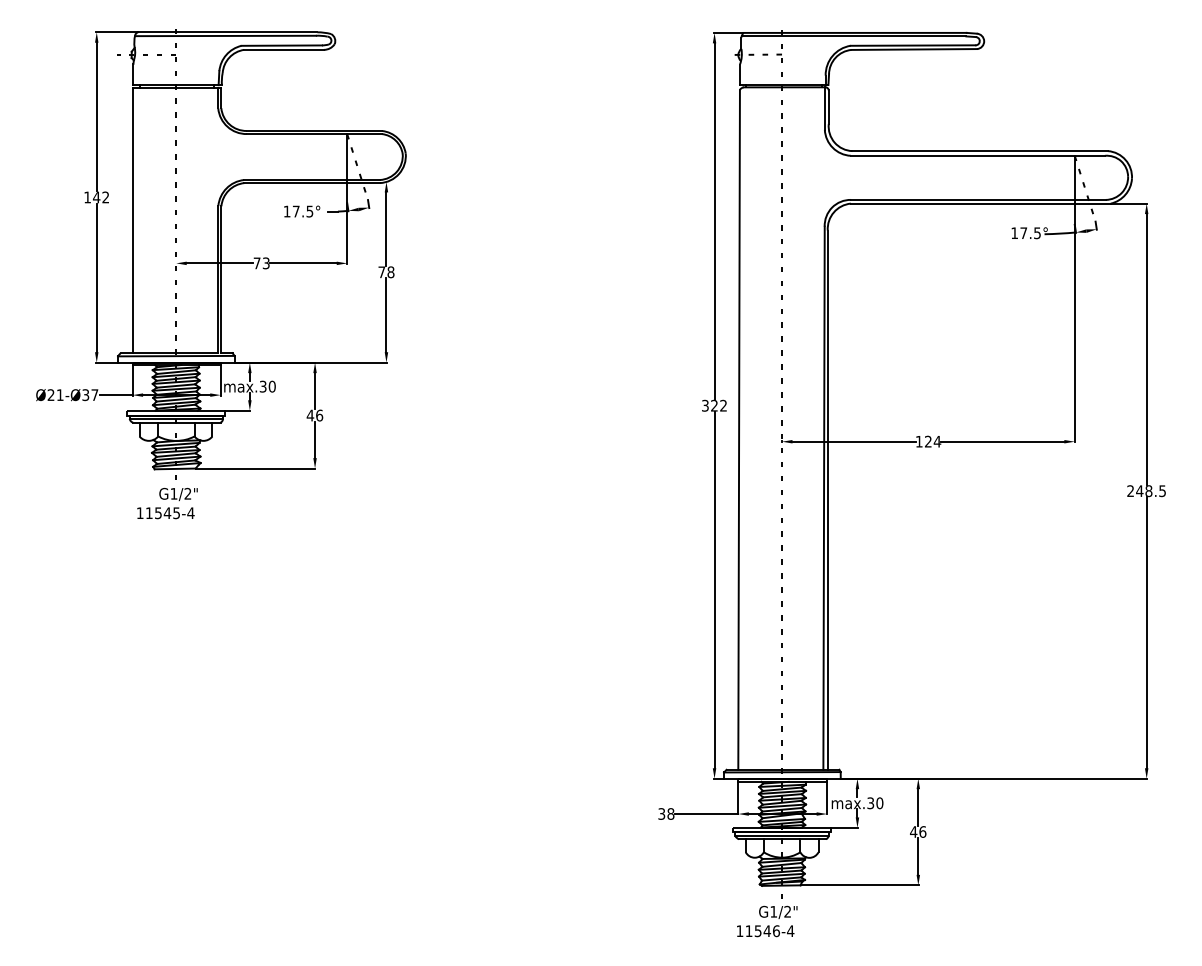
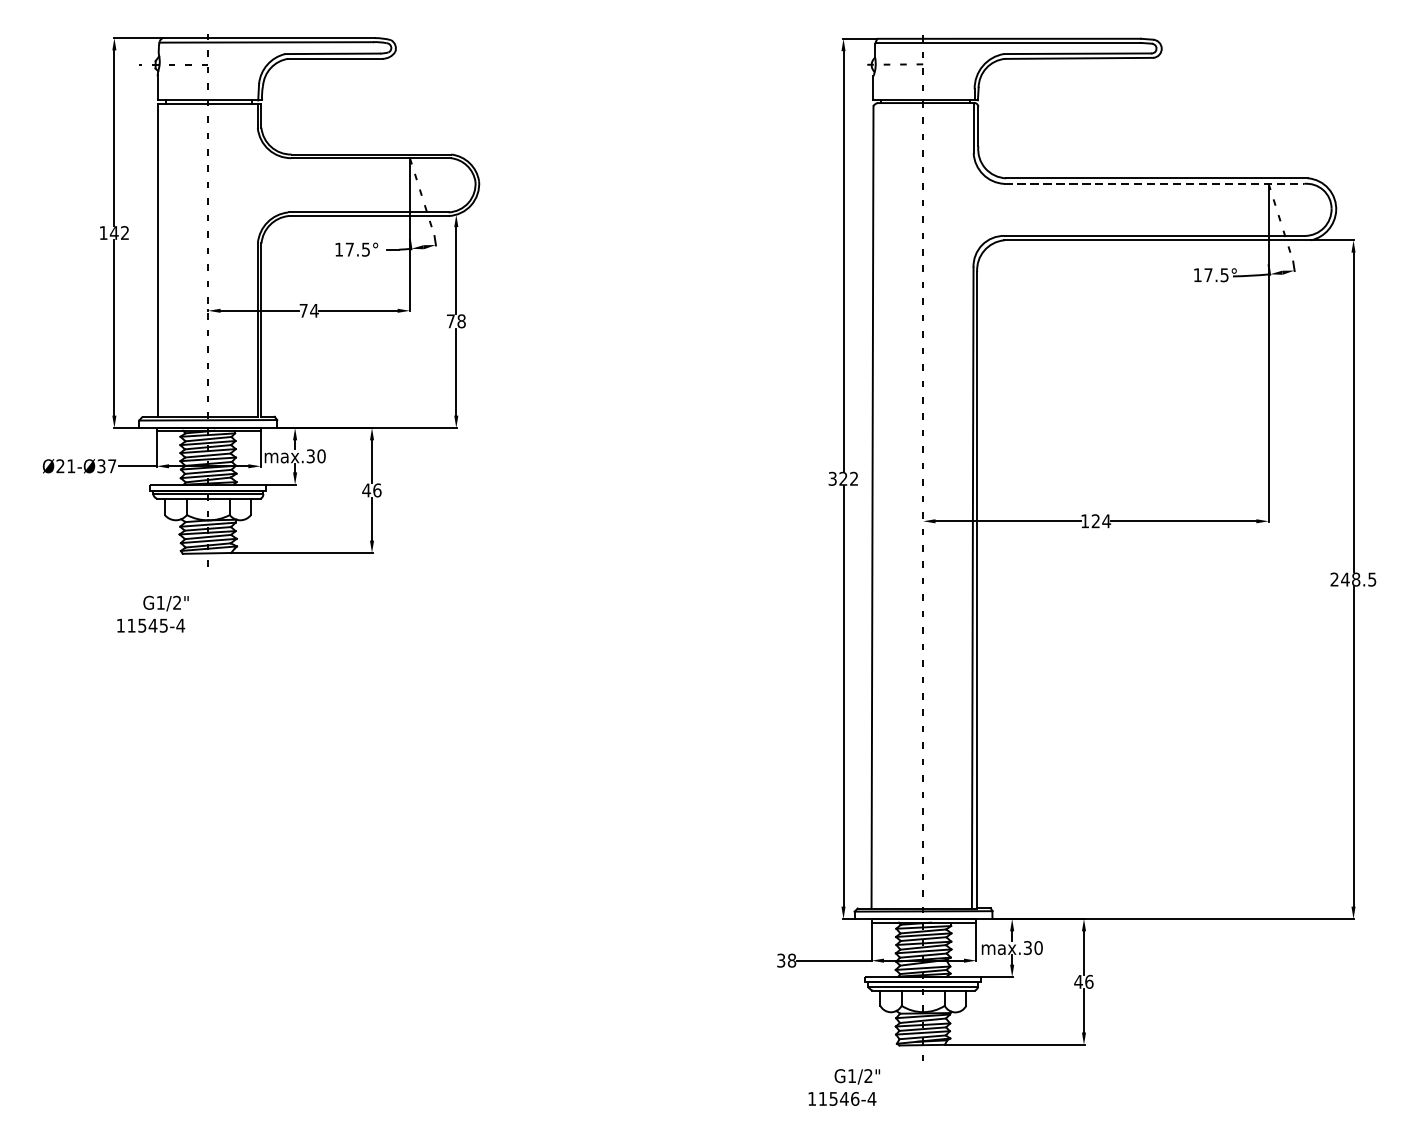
line: (978, 155) -> (1155, 183), solid -> dashed
text: (265, 263) -> (313, 310), 73 -> 74
text: (167, 503) -> (153, 614), moved
text: (767, 921) -> (844, 1087), moved

